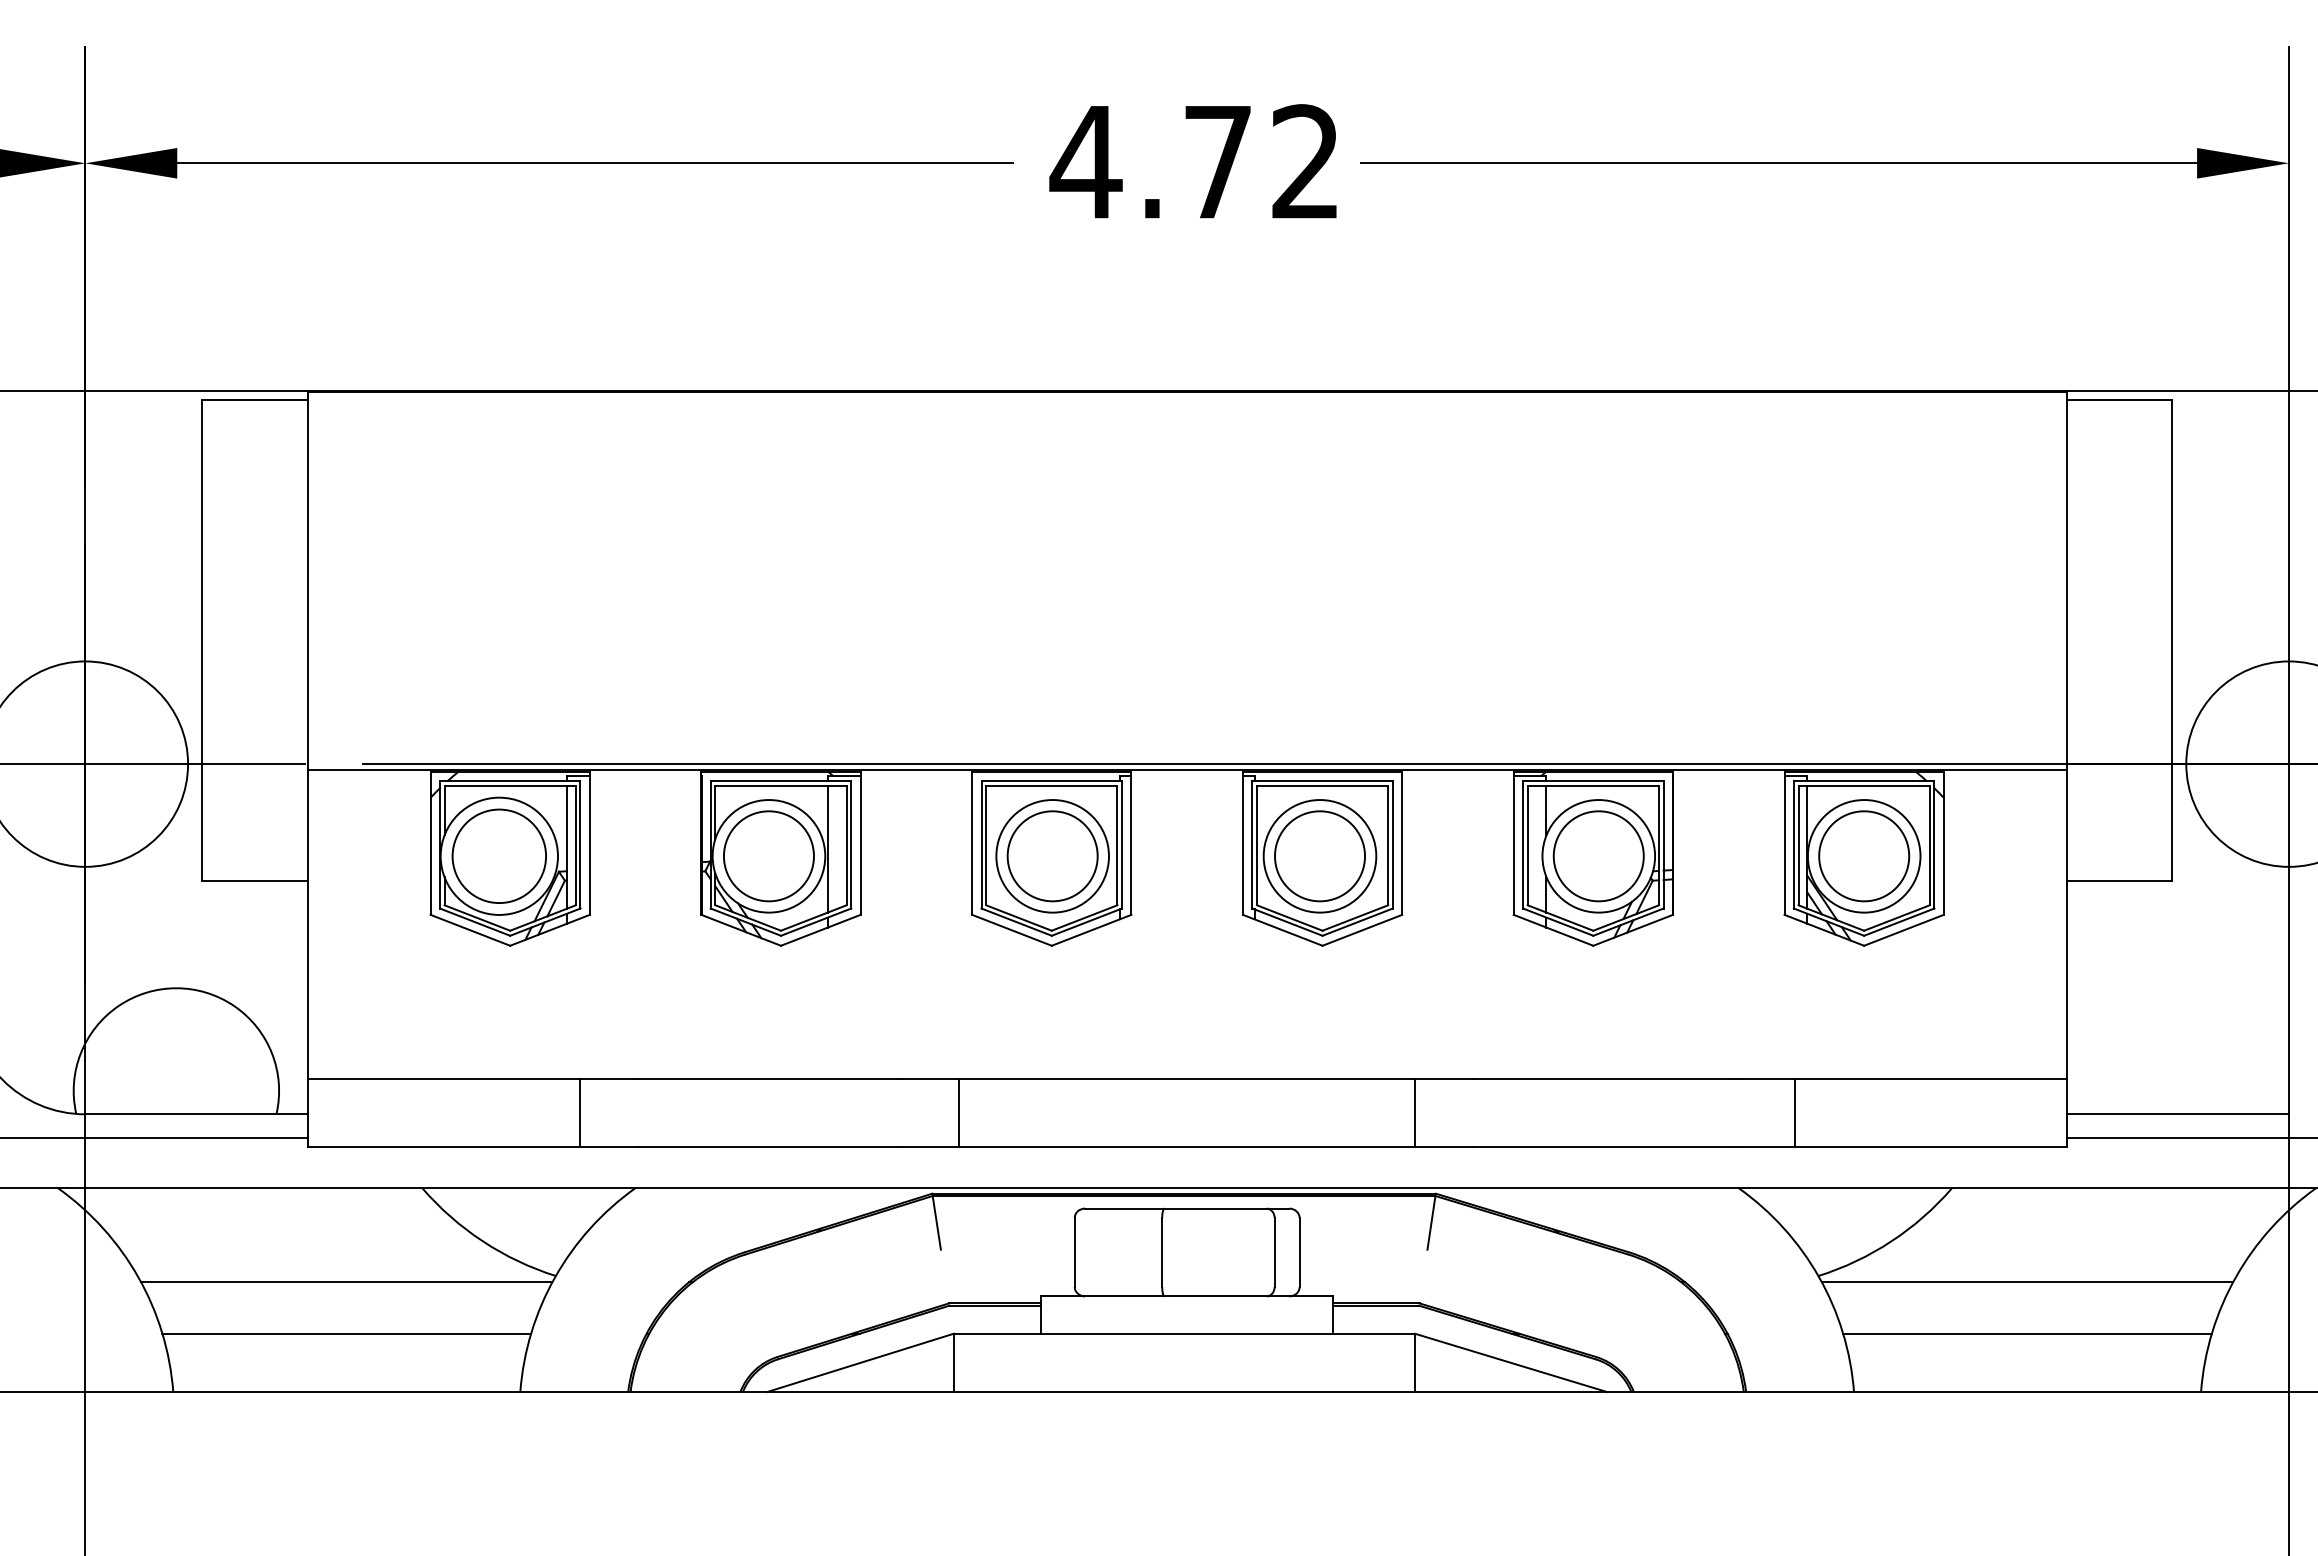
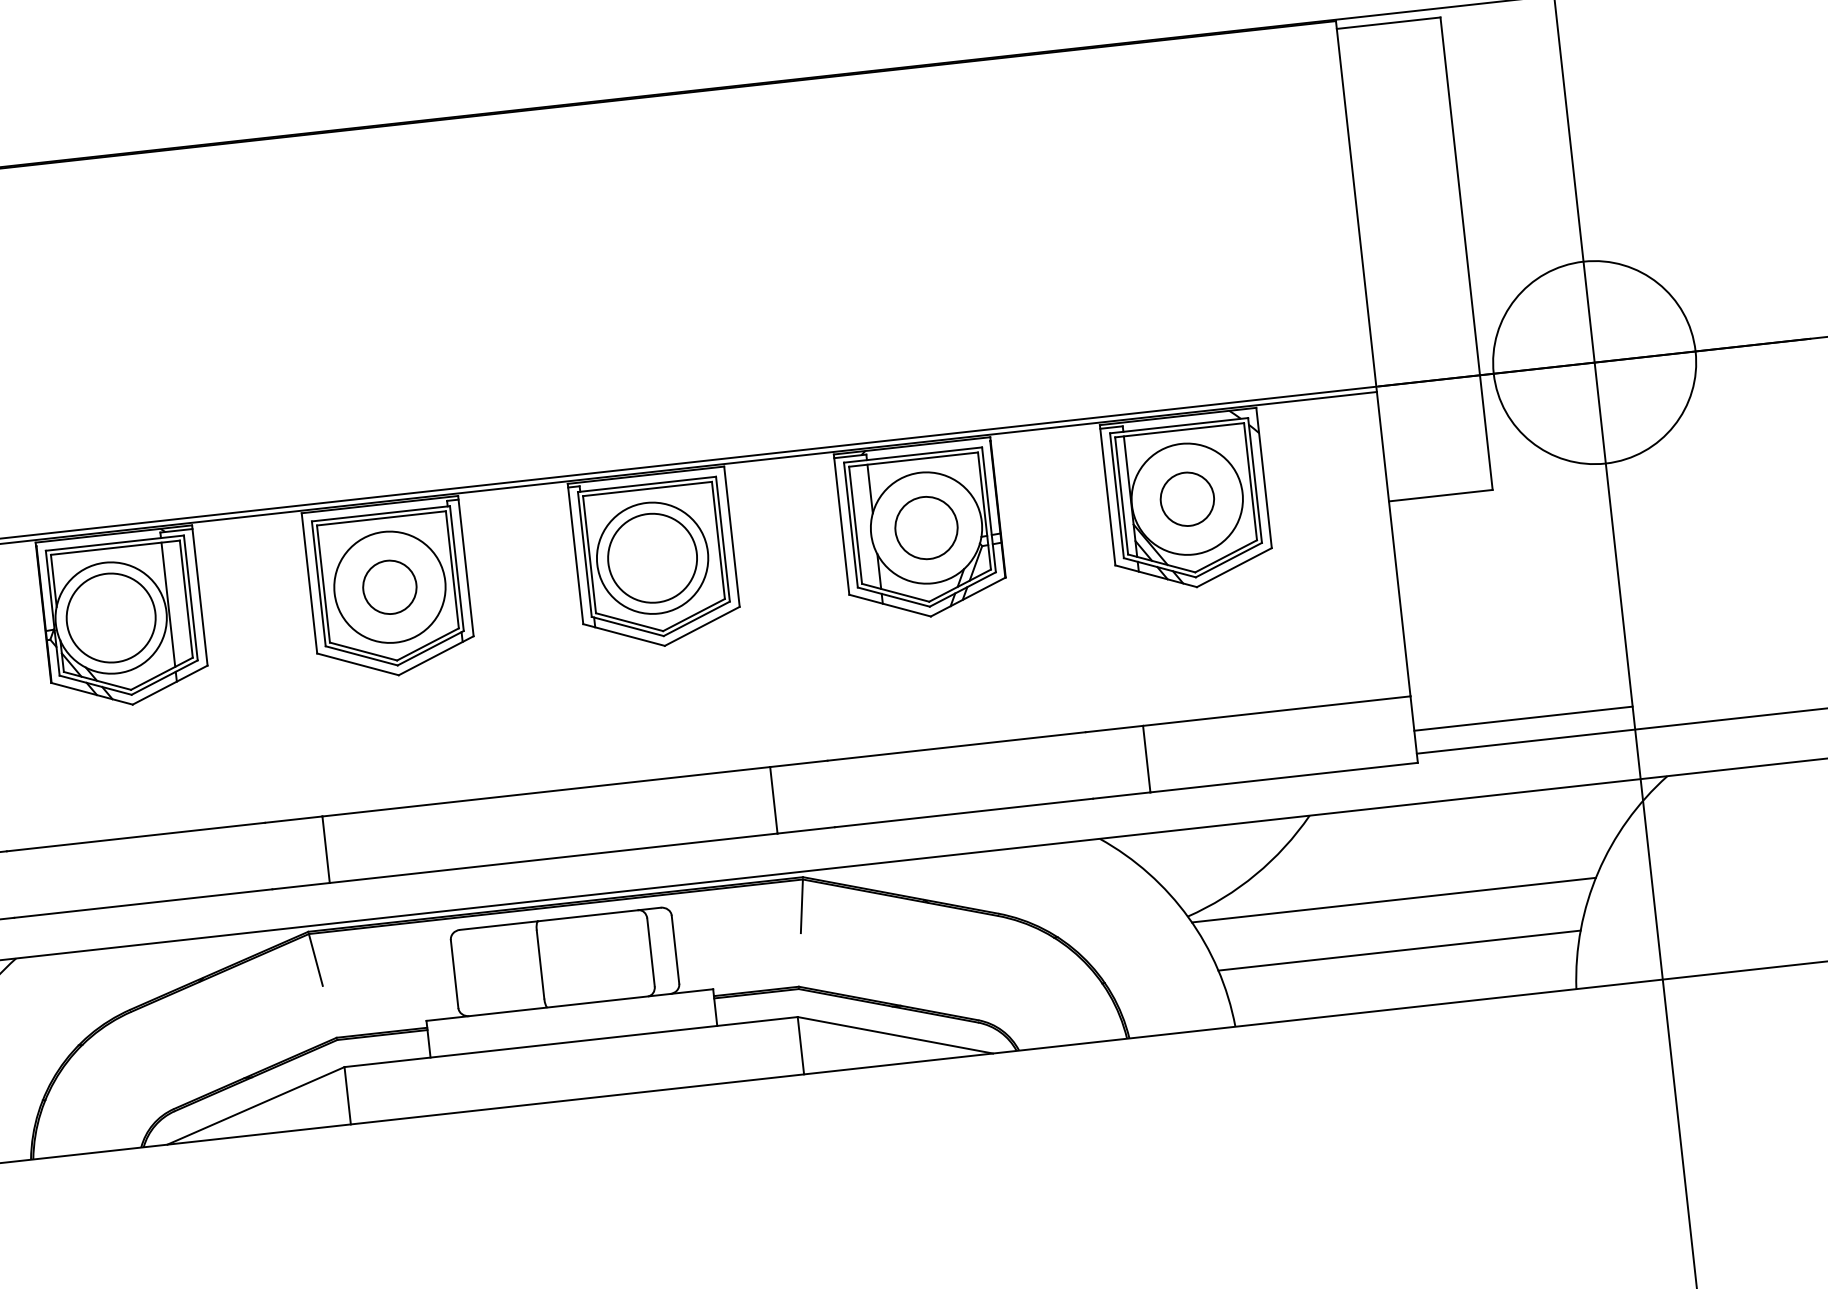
circle: (1052, 856) -> (389, 587), size x0.6
circle: (1598, 856) -> (926, 528), size x0.7
circle: (1864, 856) -> (1187, 499), size x0.6

